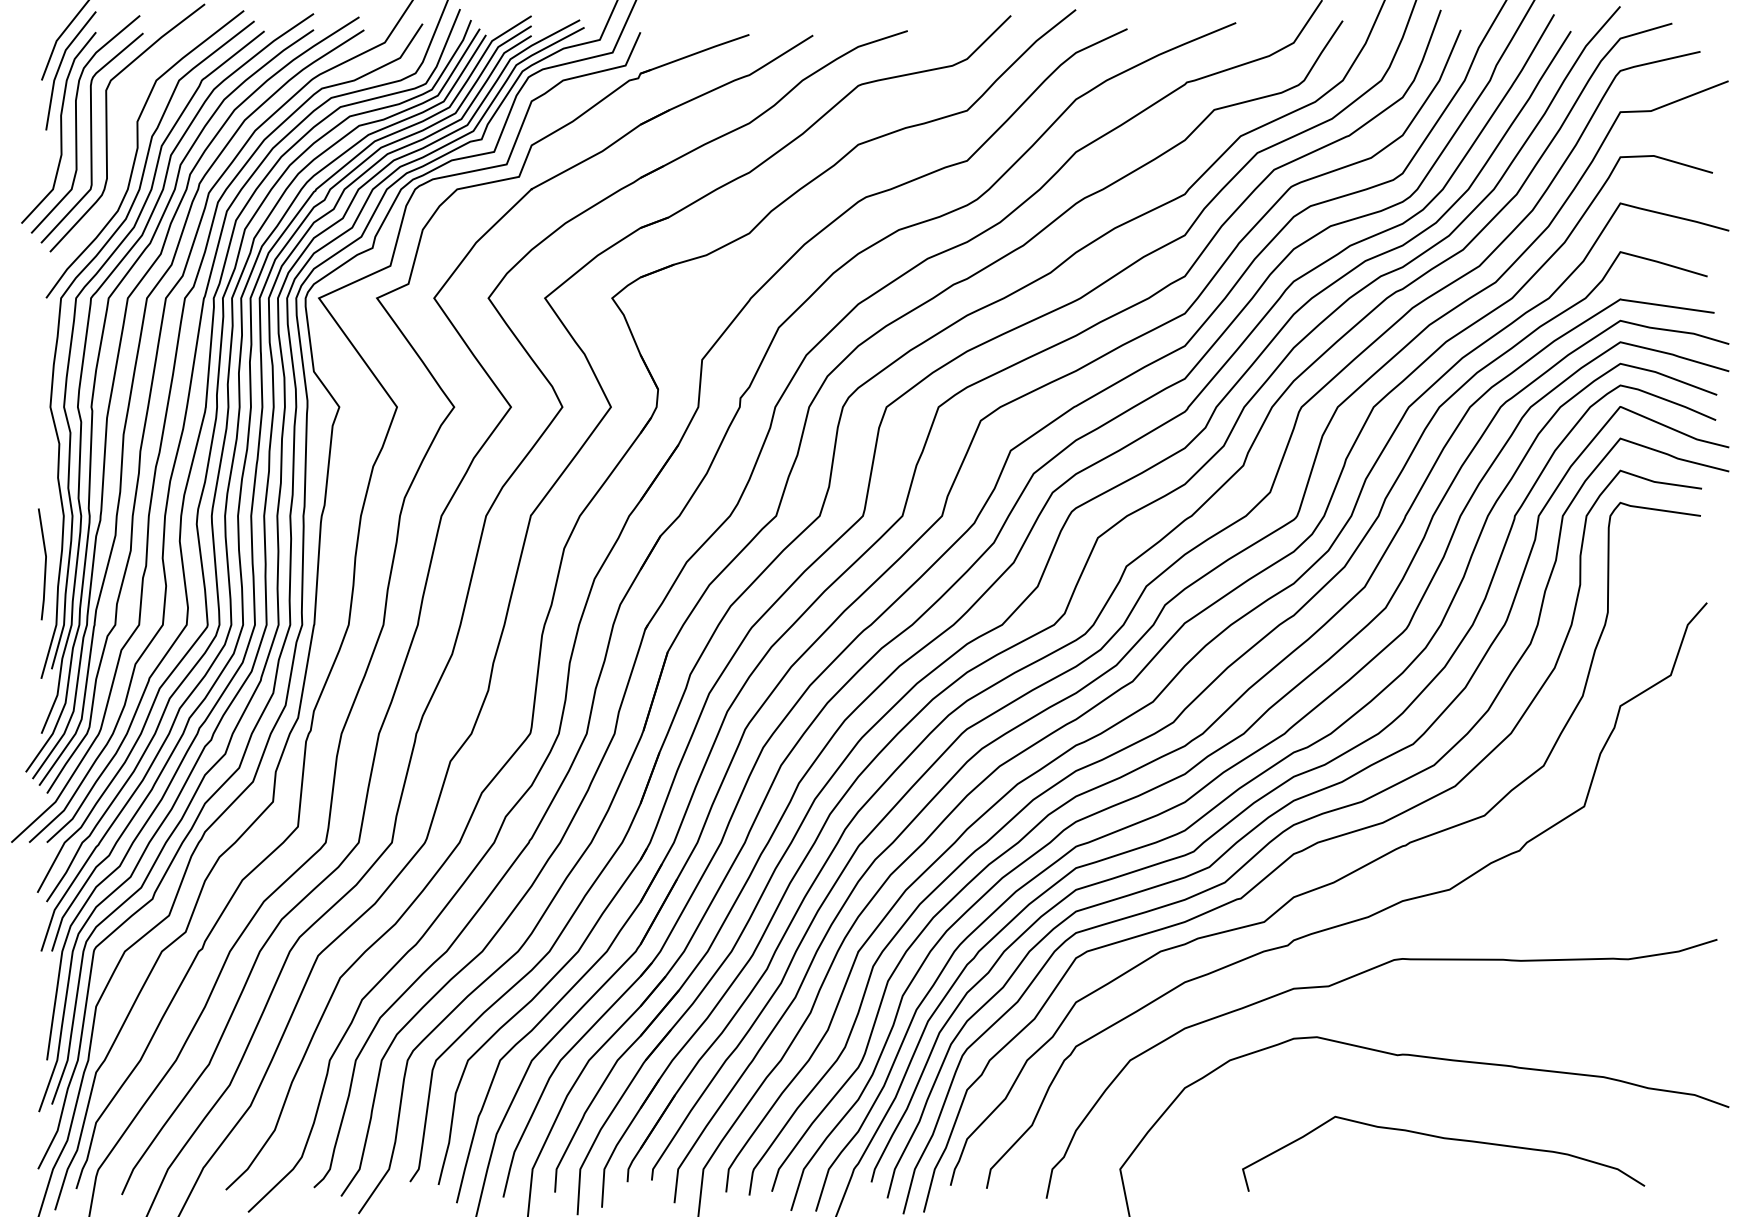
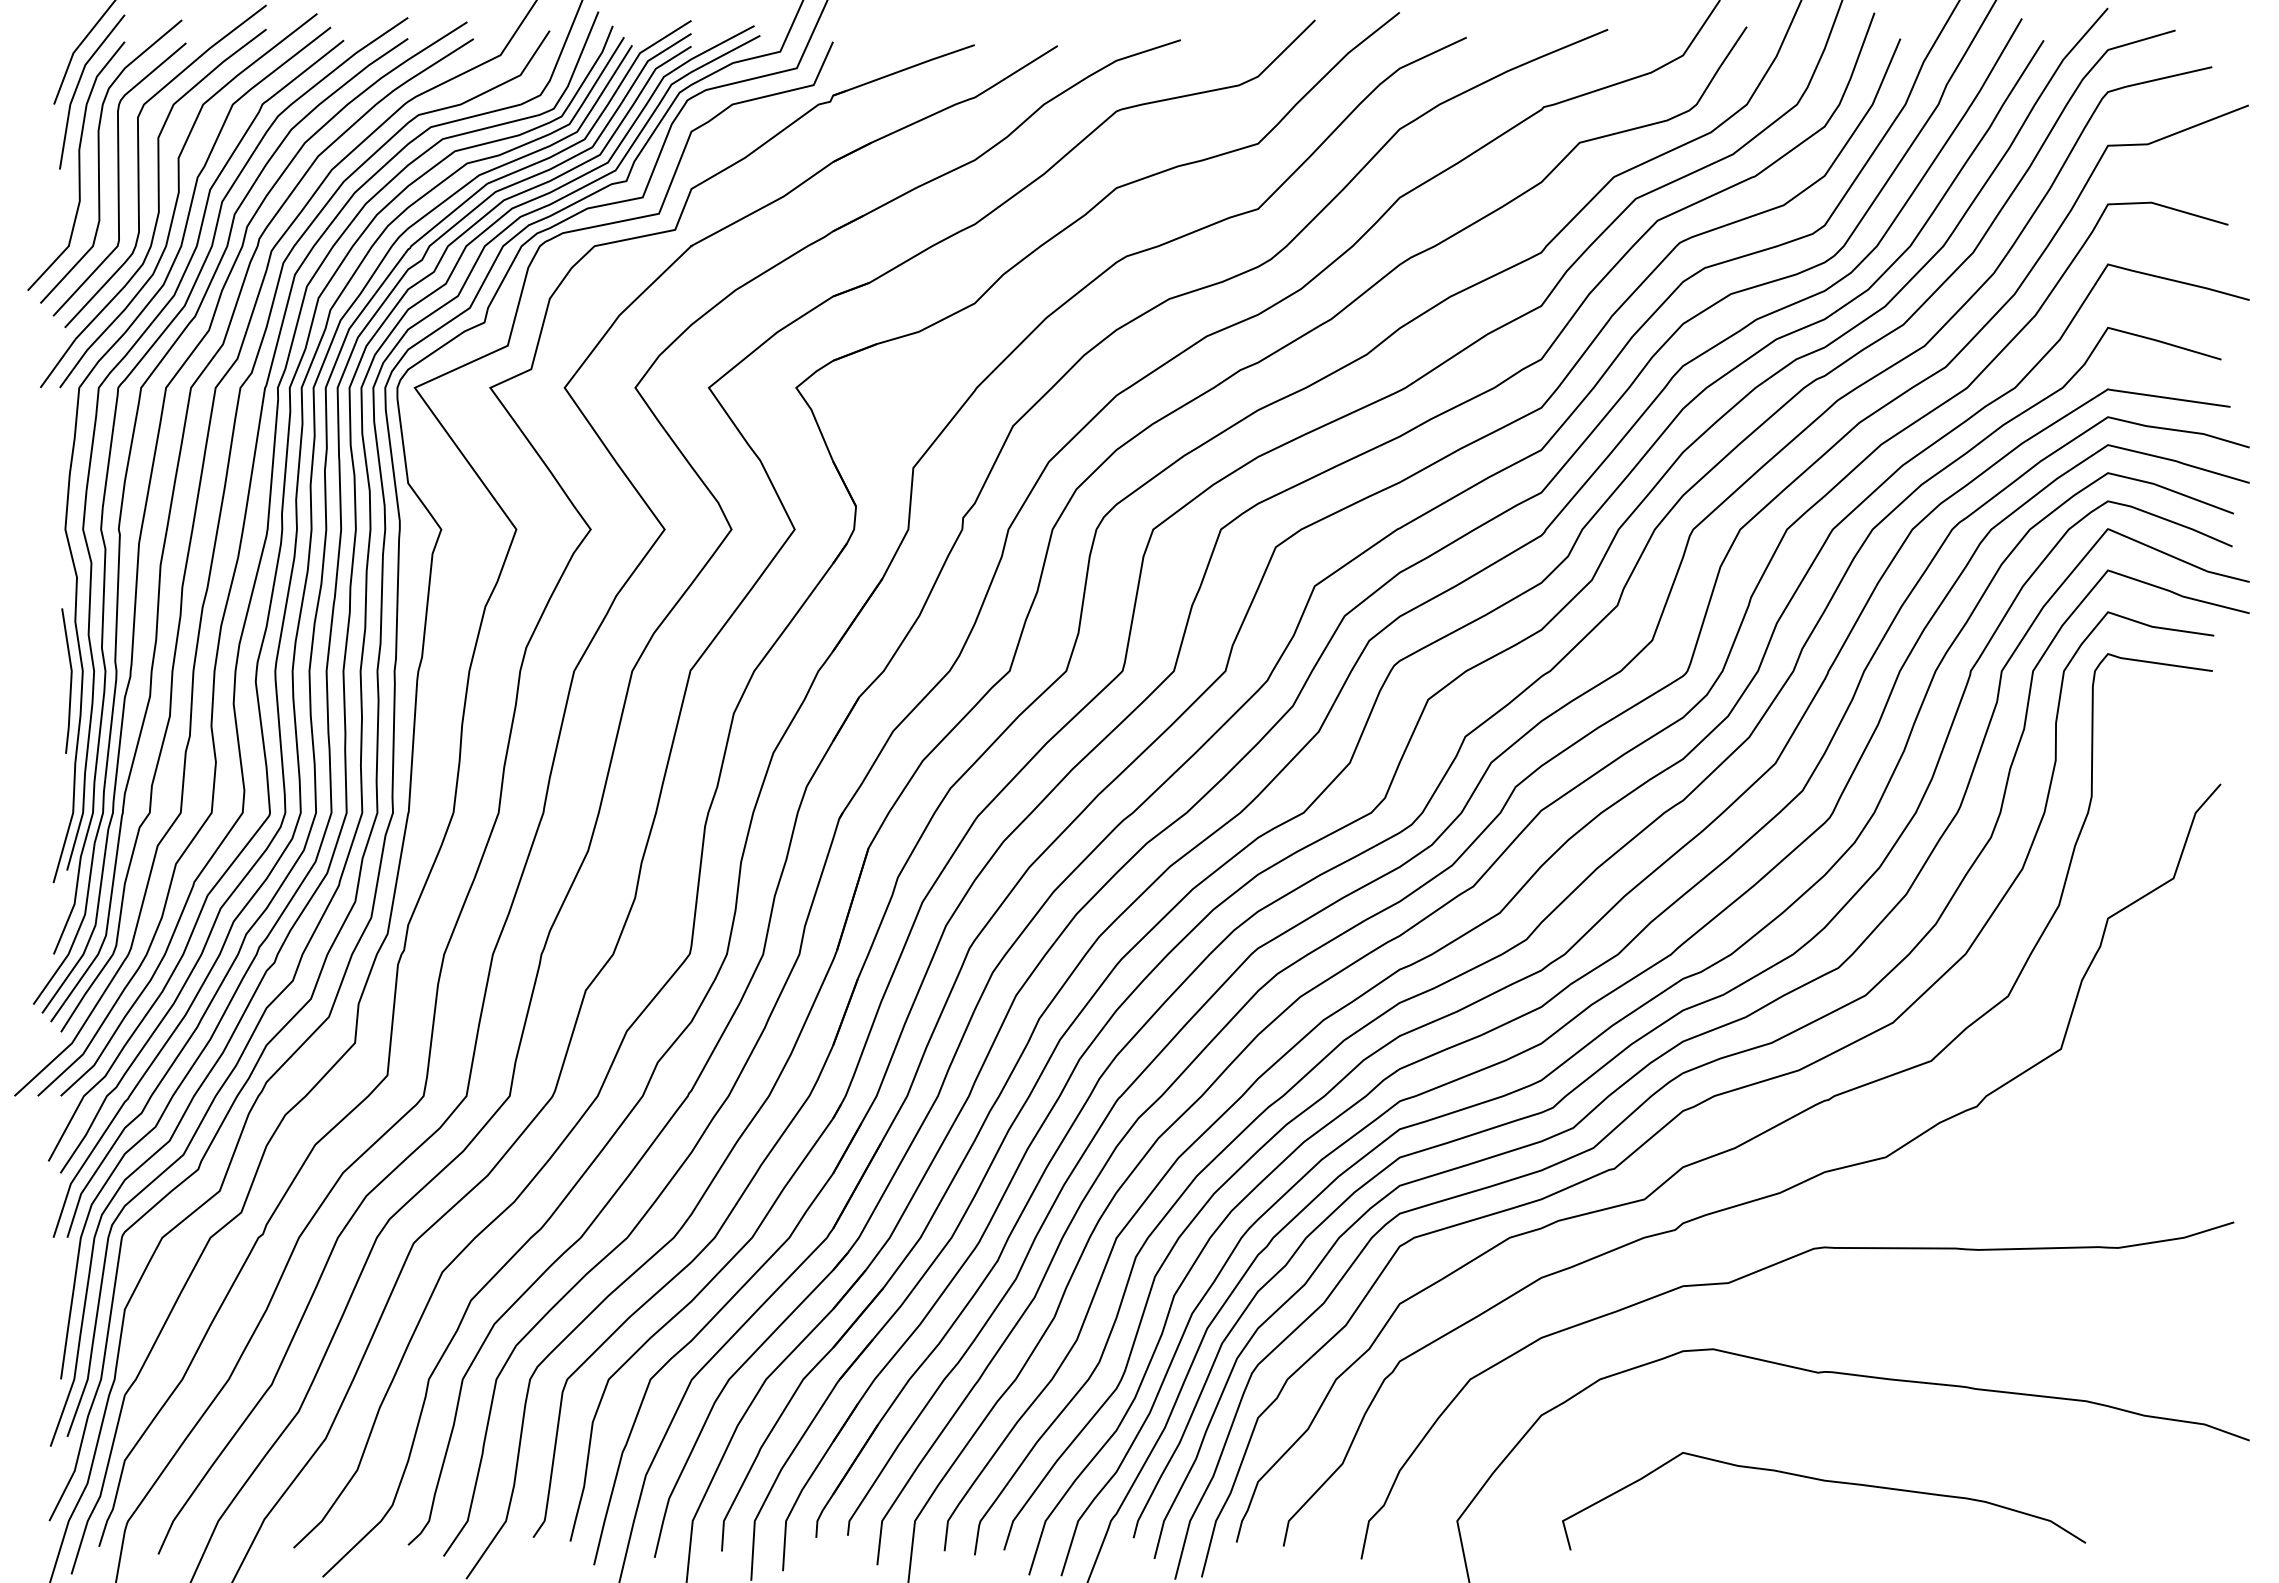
curve: (122, 160) -> (158, 208), added
line: (45, 563) -> (70, 680), moved
curve: (1447, 1139) -> (1829, 1482), moved

